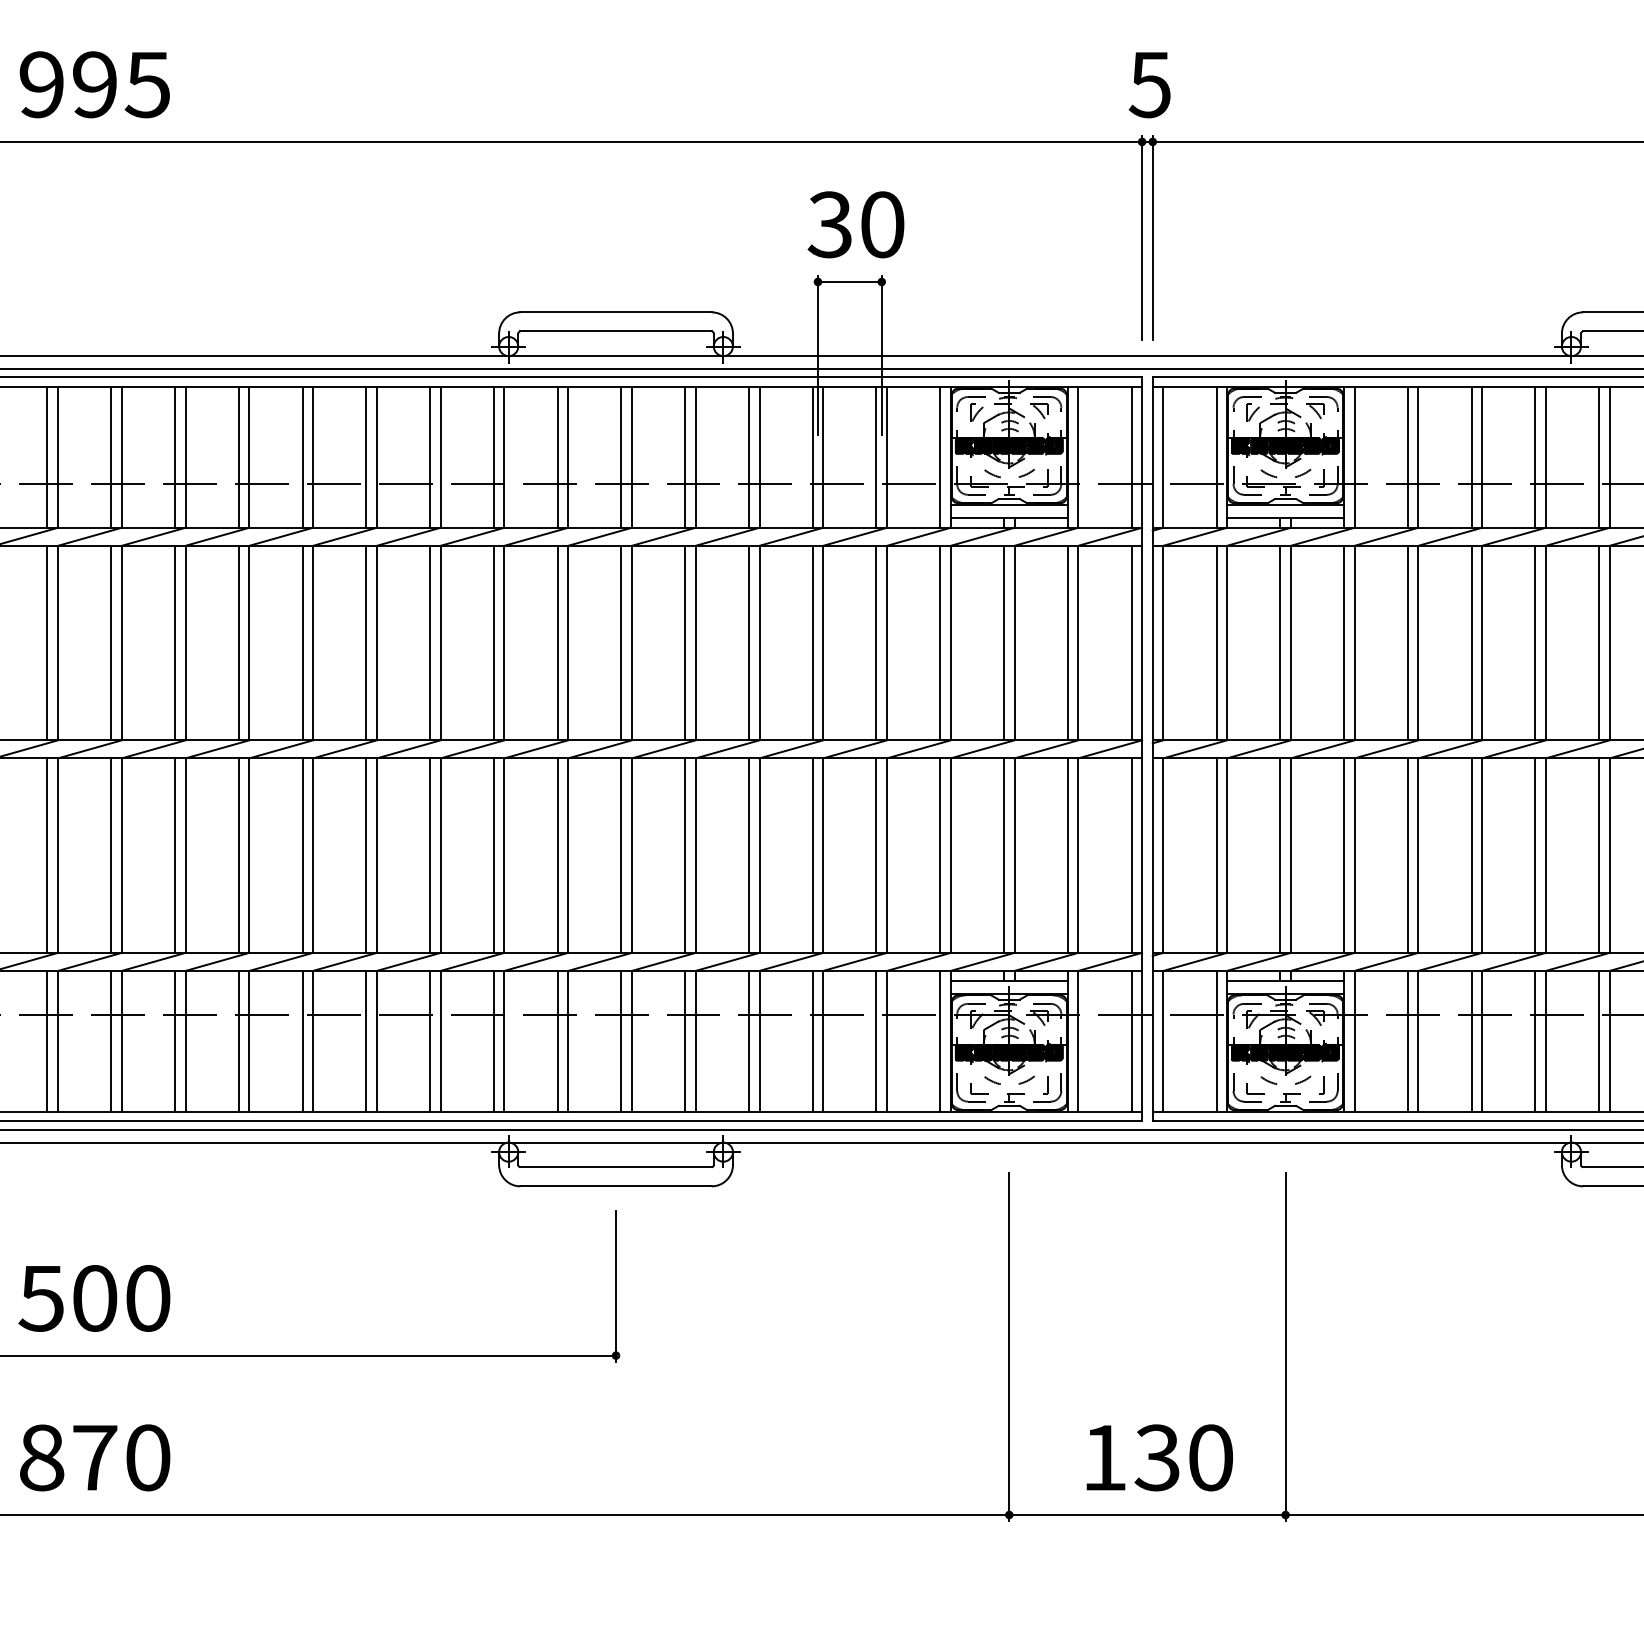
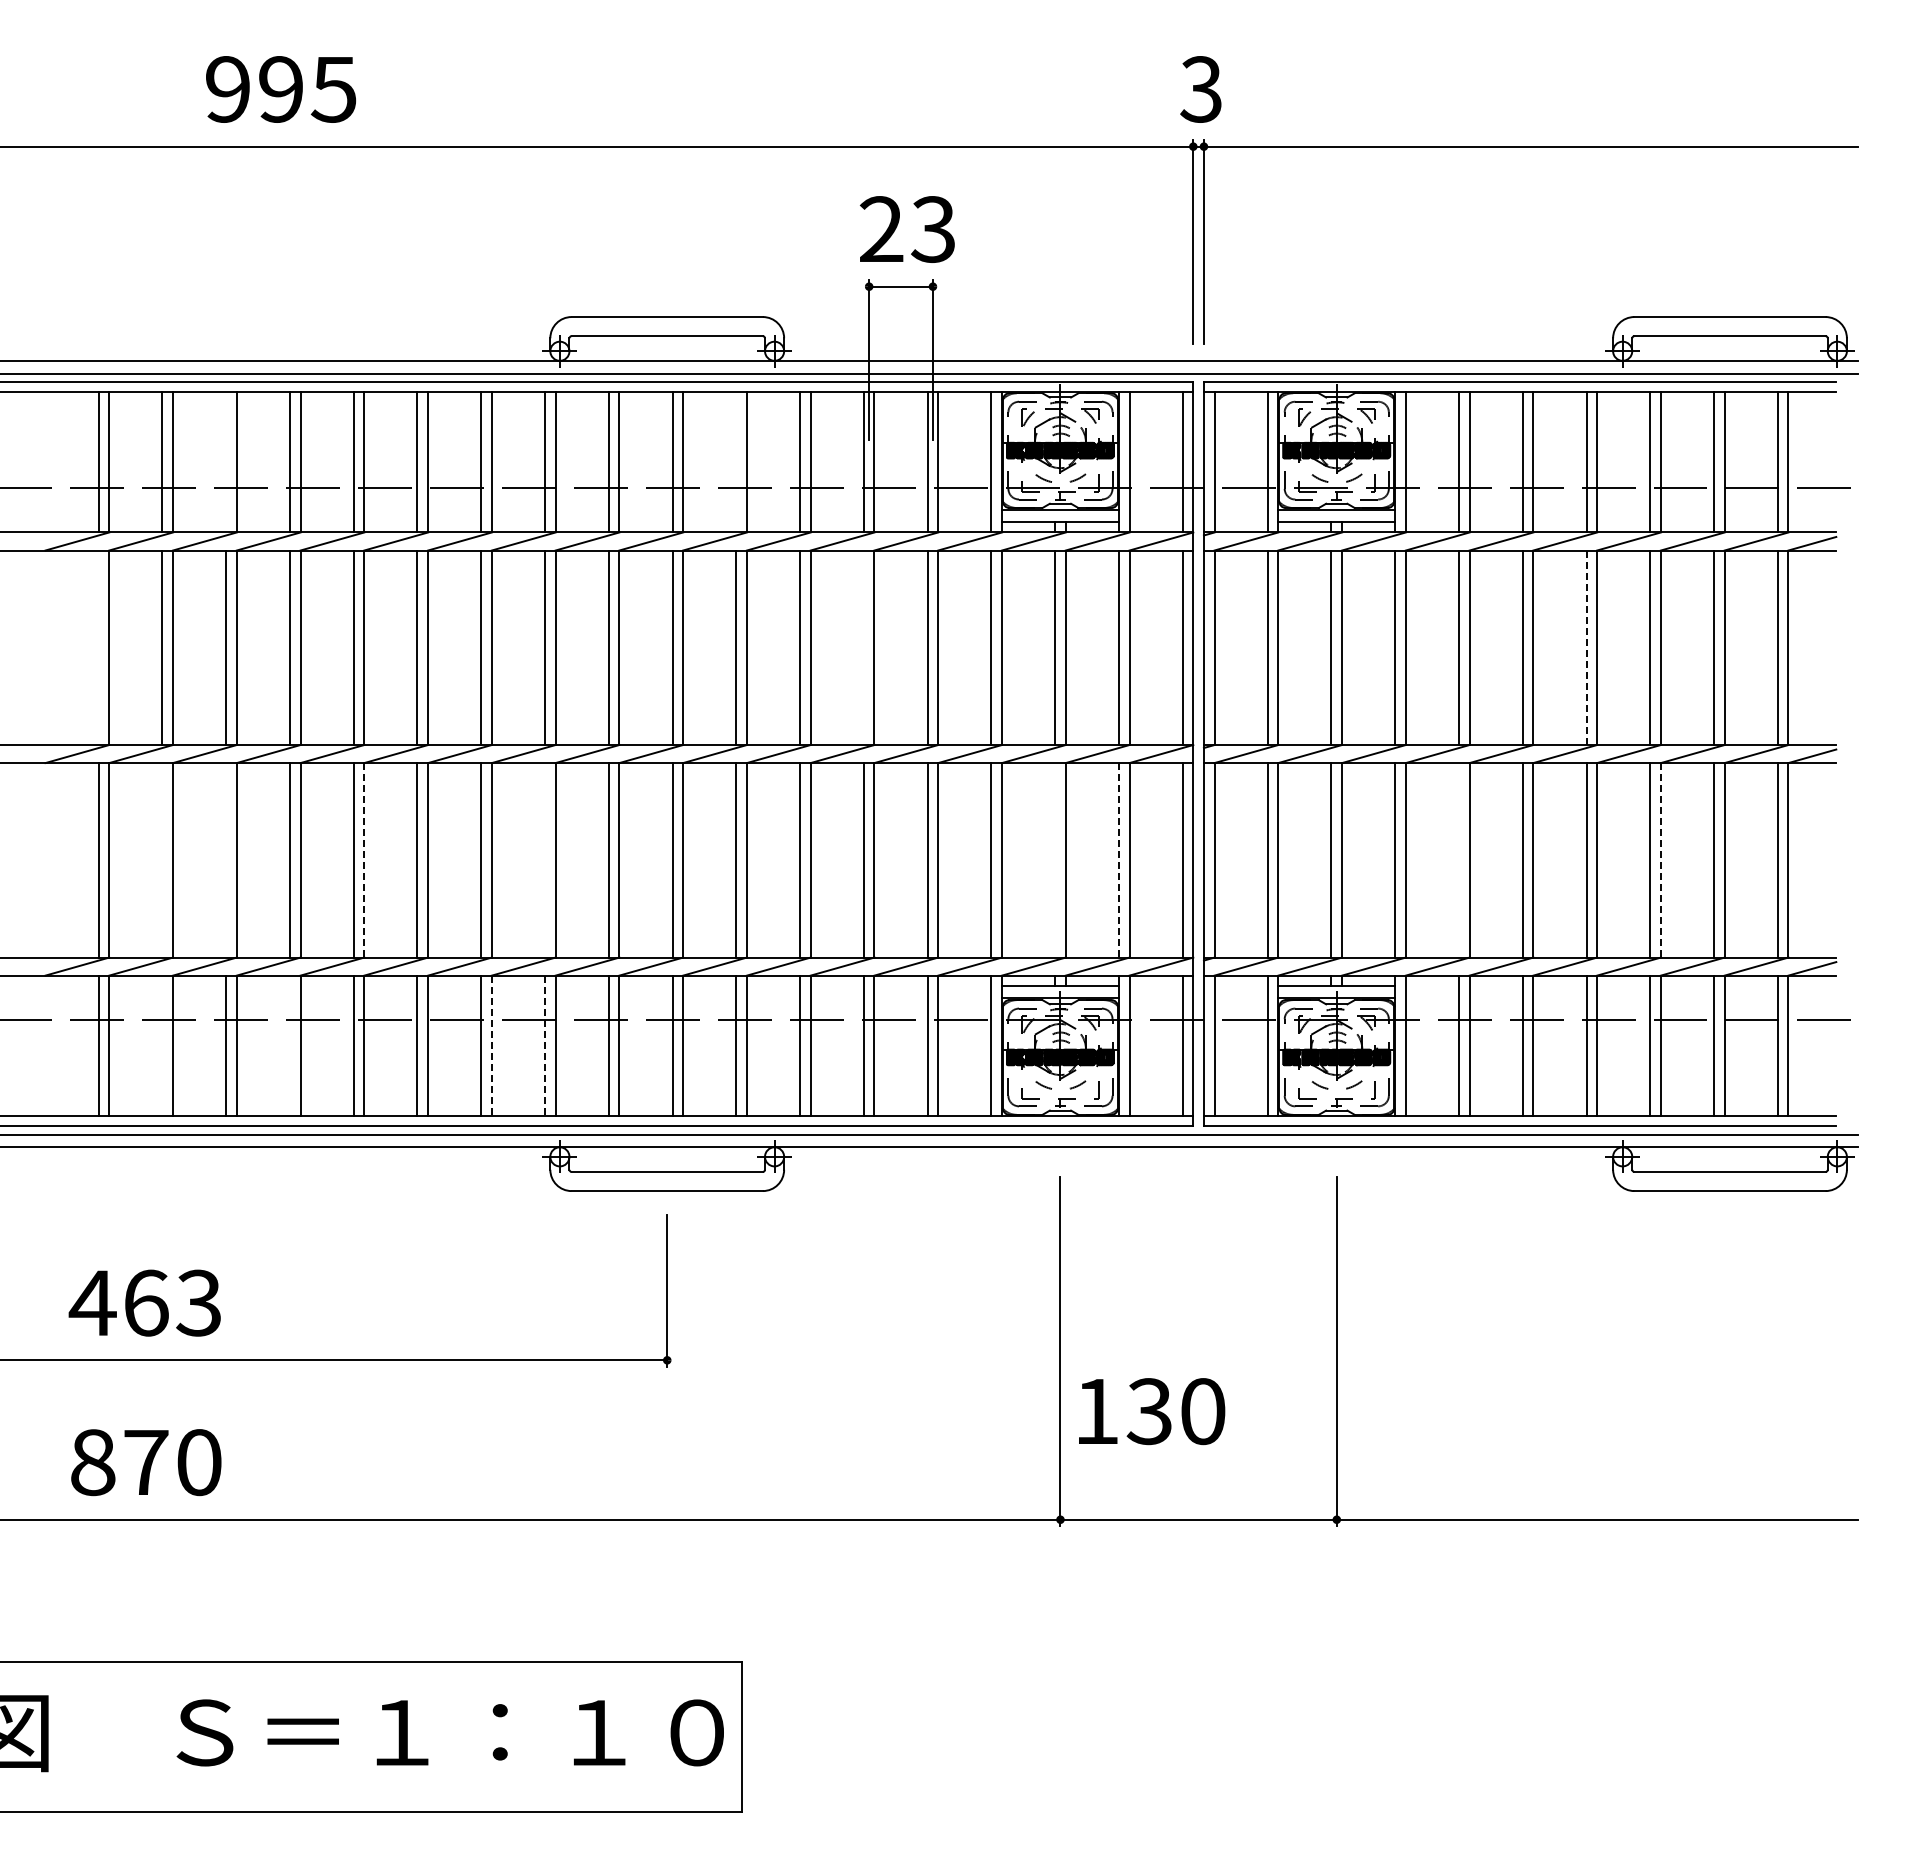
text: (95, 84) -> (281, 89), moved
text: (1149, 84) -> (1200, 89), 5 -> 3
text: (855, 224) -> (906, 229), 30 -> 23
line: (175, 456) -> (226, 461), removed
line: (685, 456) -> (736, 461), removed
line: (47, 642) -> (98, 647), removed
line: (812, 642) -> (863, 647), removed
line: (1535, 643) -> (1586, 648), solid -> dashed
line: (111, 855) -> (162, 860), removed
line: (175, 855) -> (226, 860), removed
line: (313, 855) -> (364, 860), solid -> dashed
line: (494, 855) -> (545, 860), removed
line: (1004, 855) -> (1055, 860), removed
line: (1067, 855) -> (1118, 860), solid -> dashed
line: (1408, 855) -> (1459, 860), removed
line: (1609, 855) -> (1660, 860), solid -> dashed
line: (111, 1040) -> (162, 1045), removed
line: (238, 1040) -> (289, 1045), removed
line: (440, 1041) -> (491, 1046), solid -> dashed
line: (494, 1041) -> (545, 1046), solid -> dashed
text: (93, 1297) -> (144, 1302), 500 -> 463
text: (1160, 1457) -> (1152, 1411), moved

